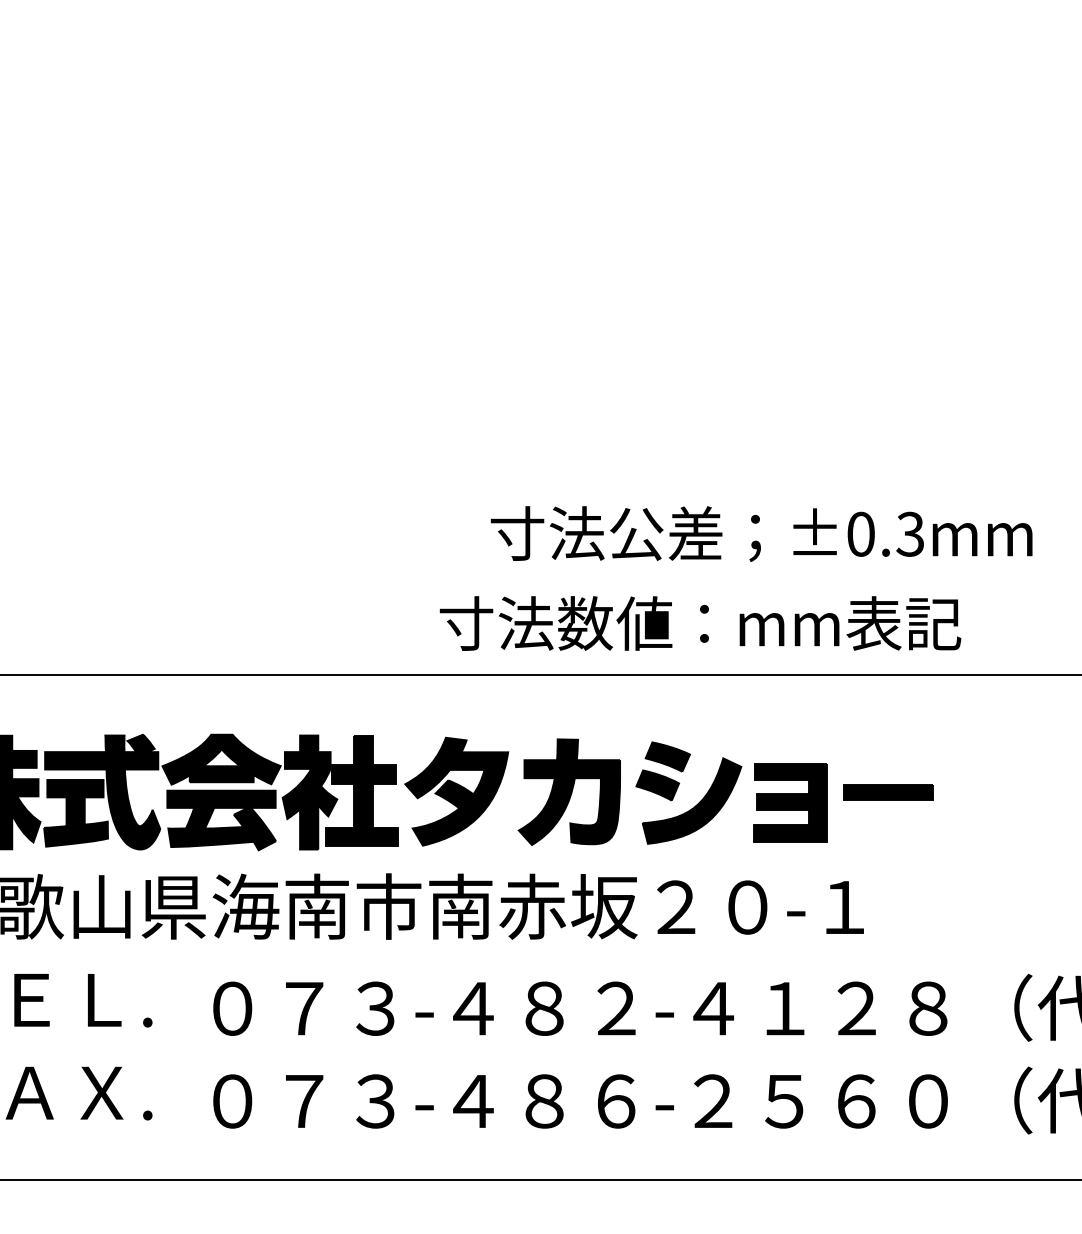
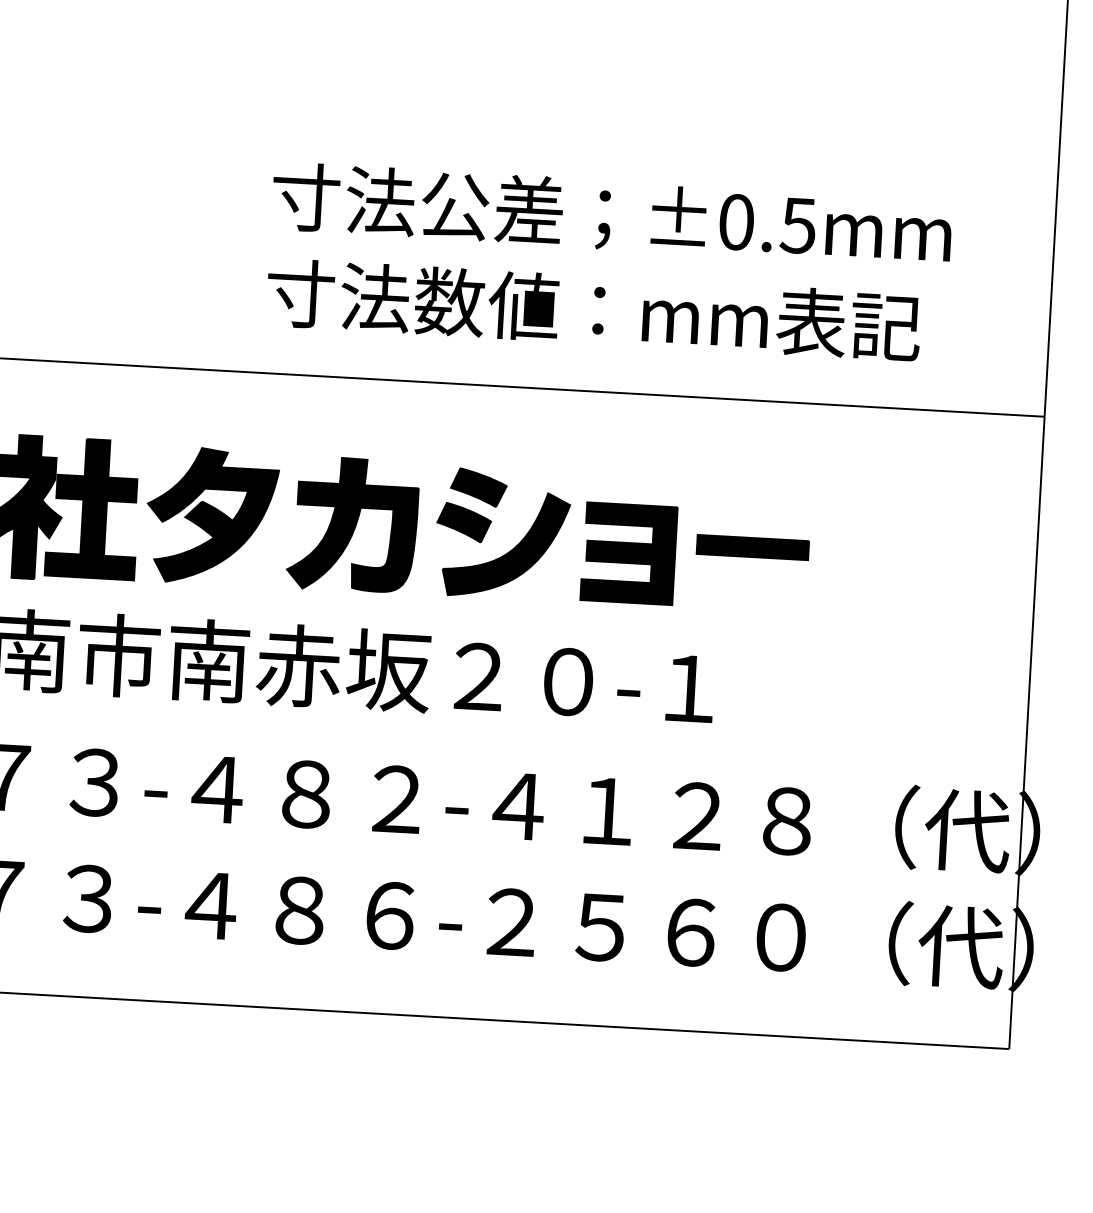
text: (910, 533) -> (798, 224), ±0.3mm -> ±0.5mm
text: (700, 623) -> (593, 310), moved

